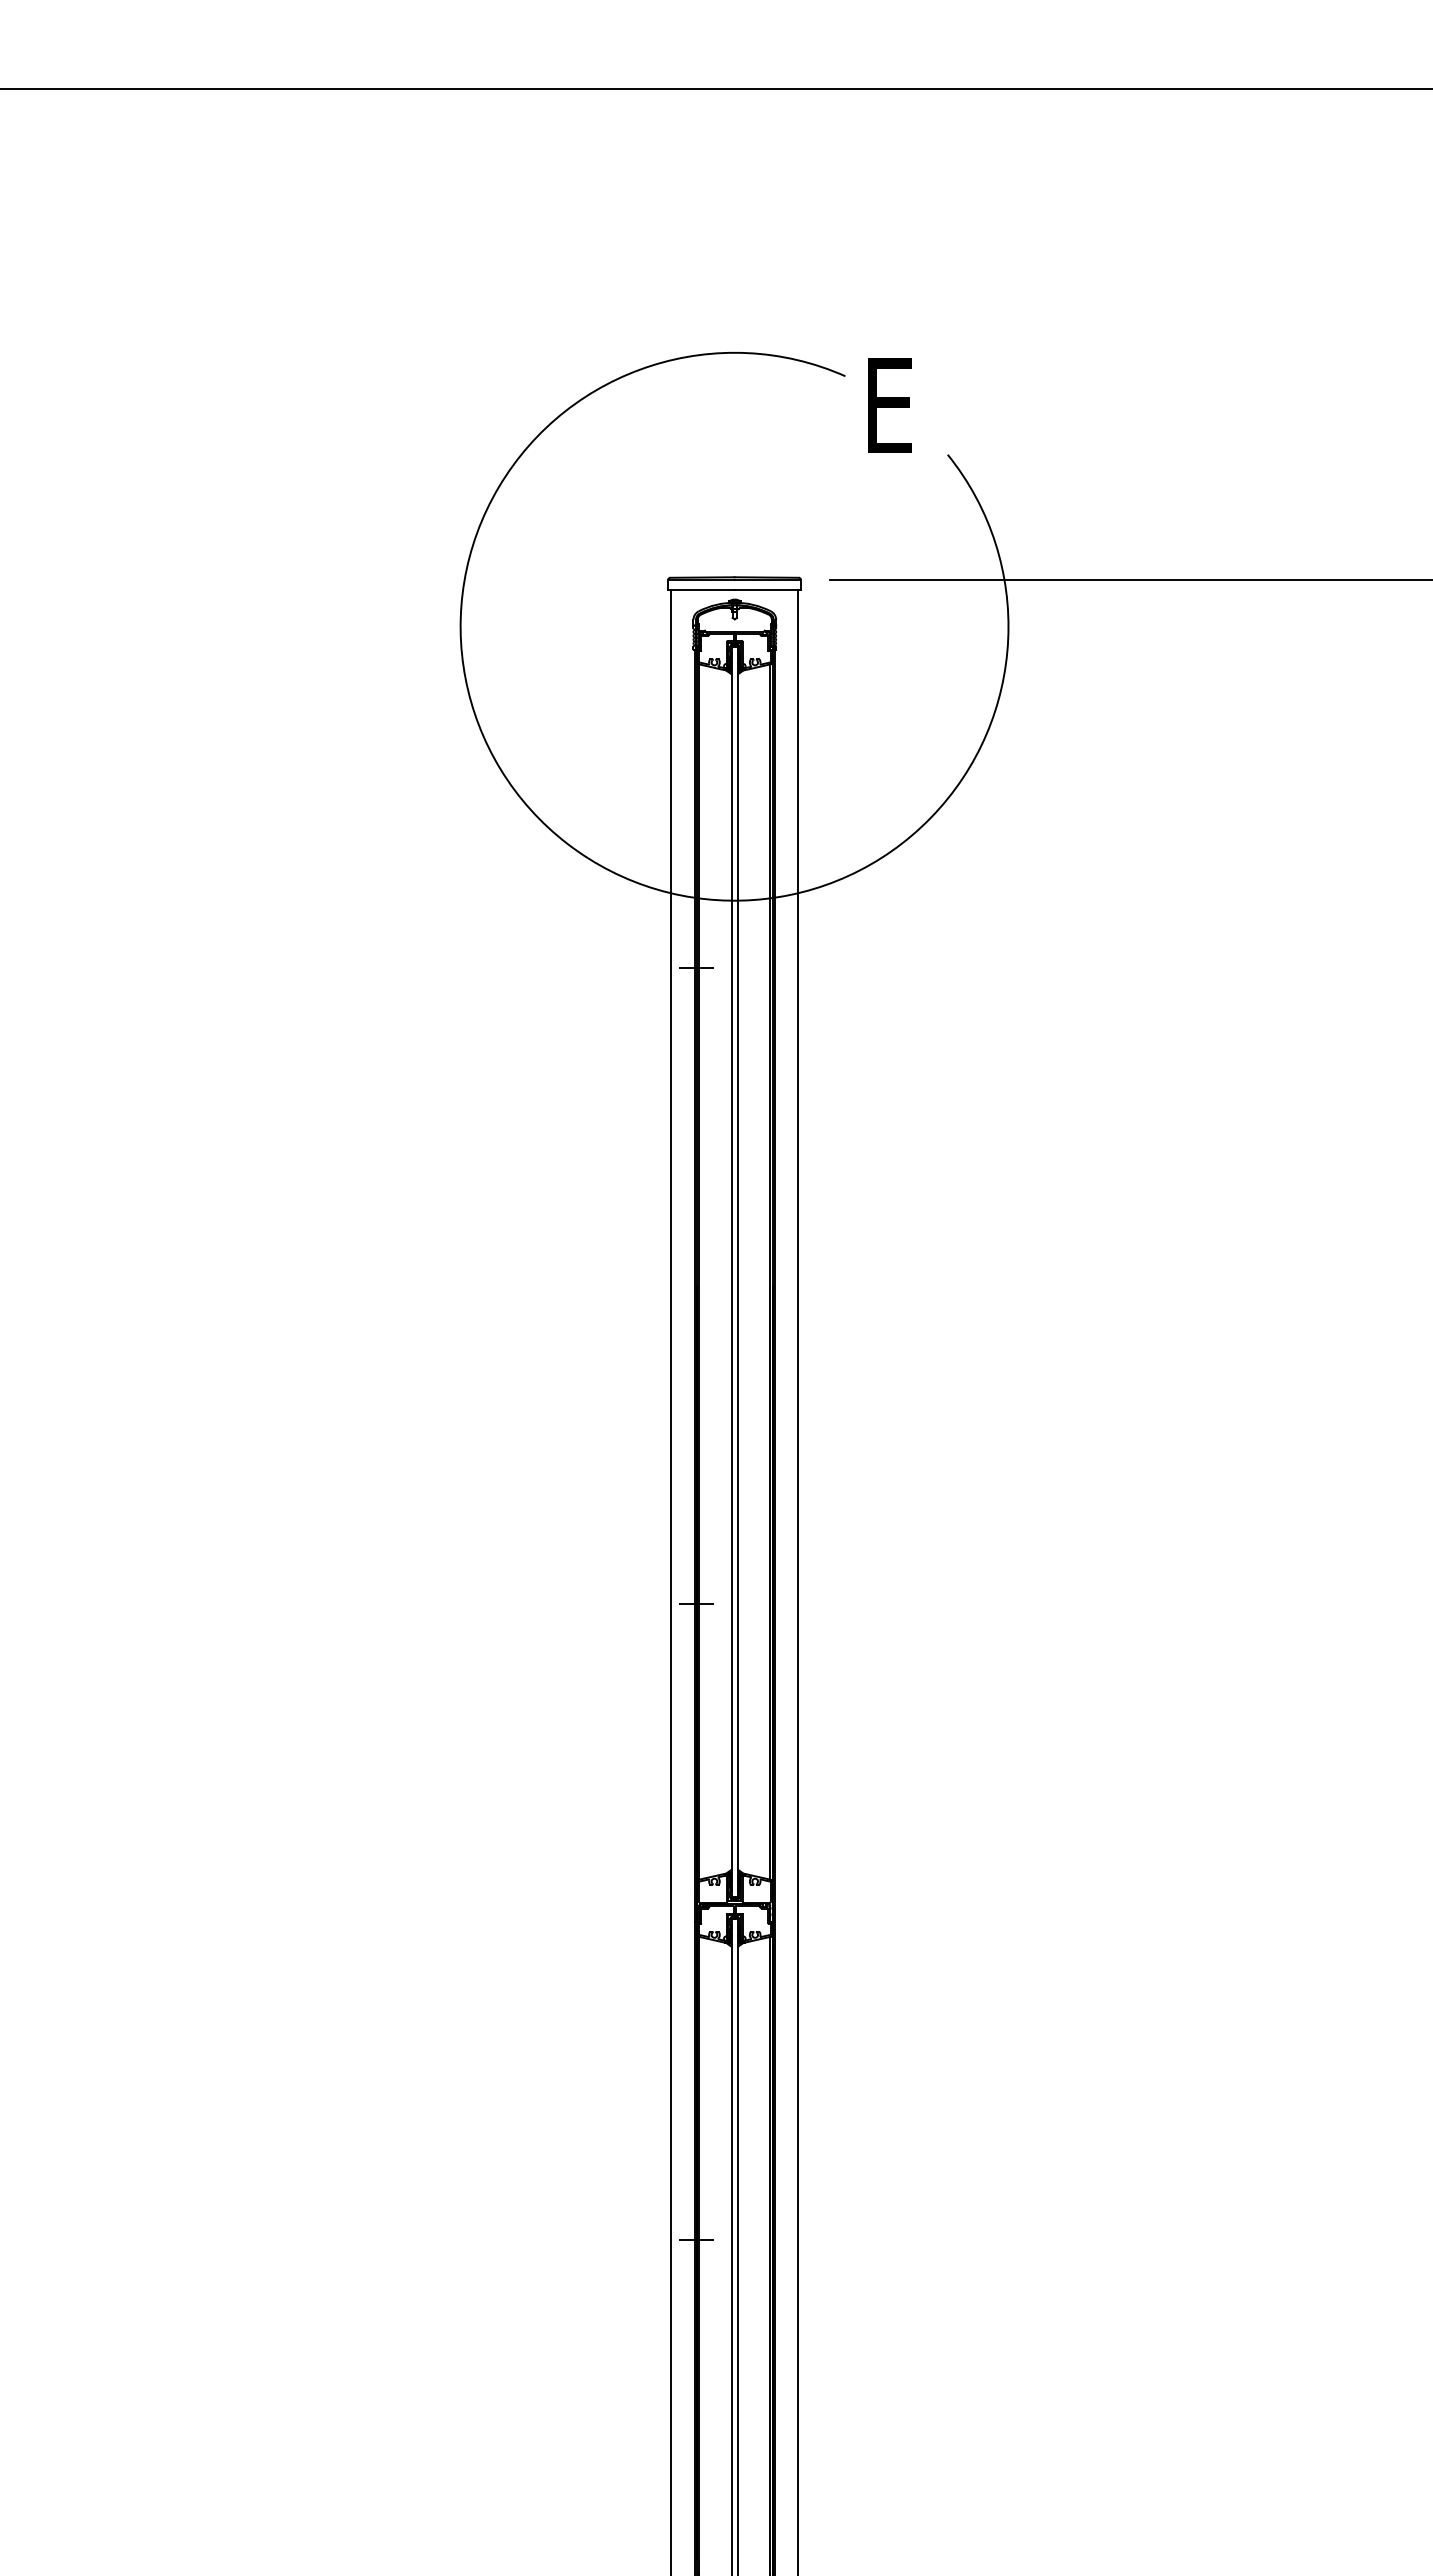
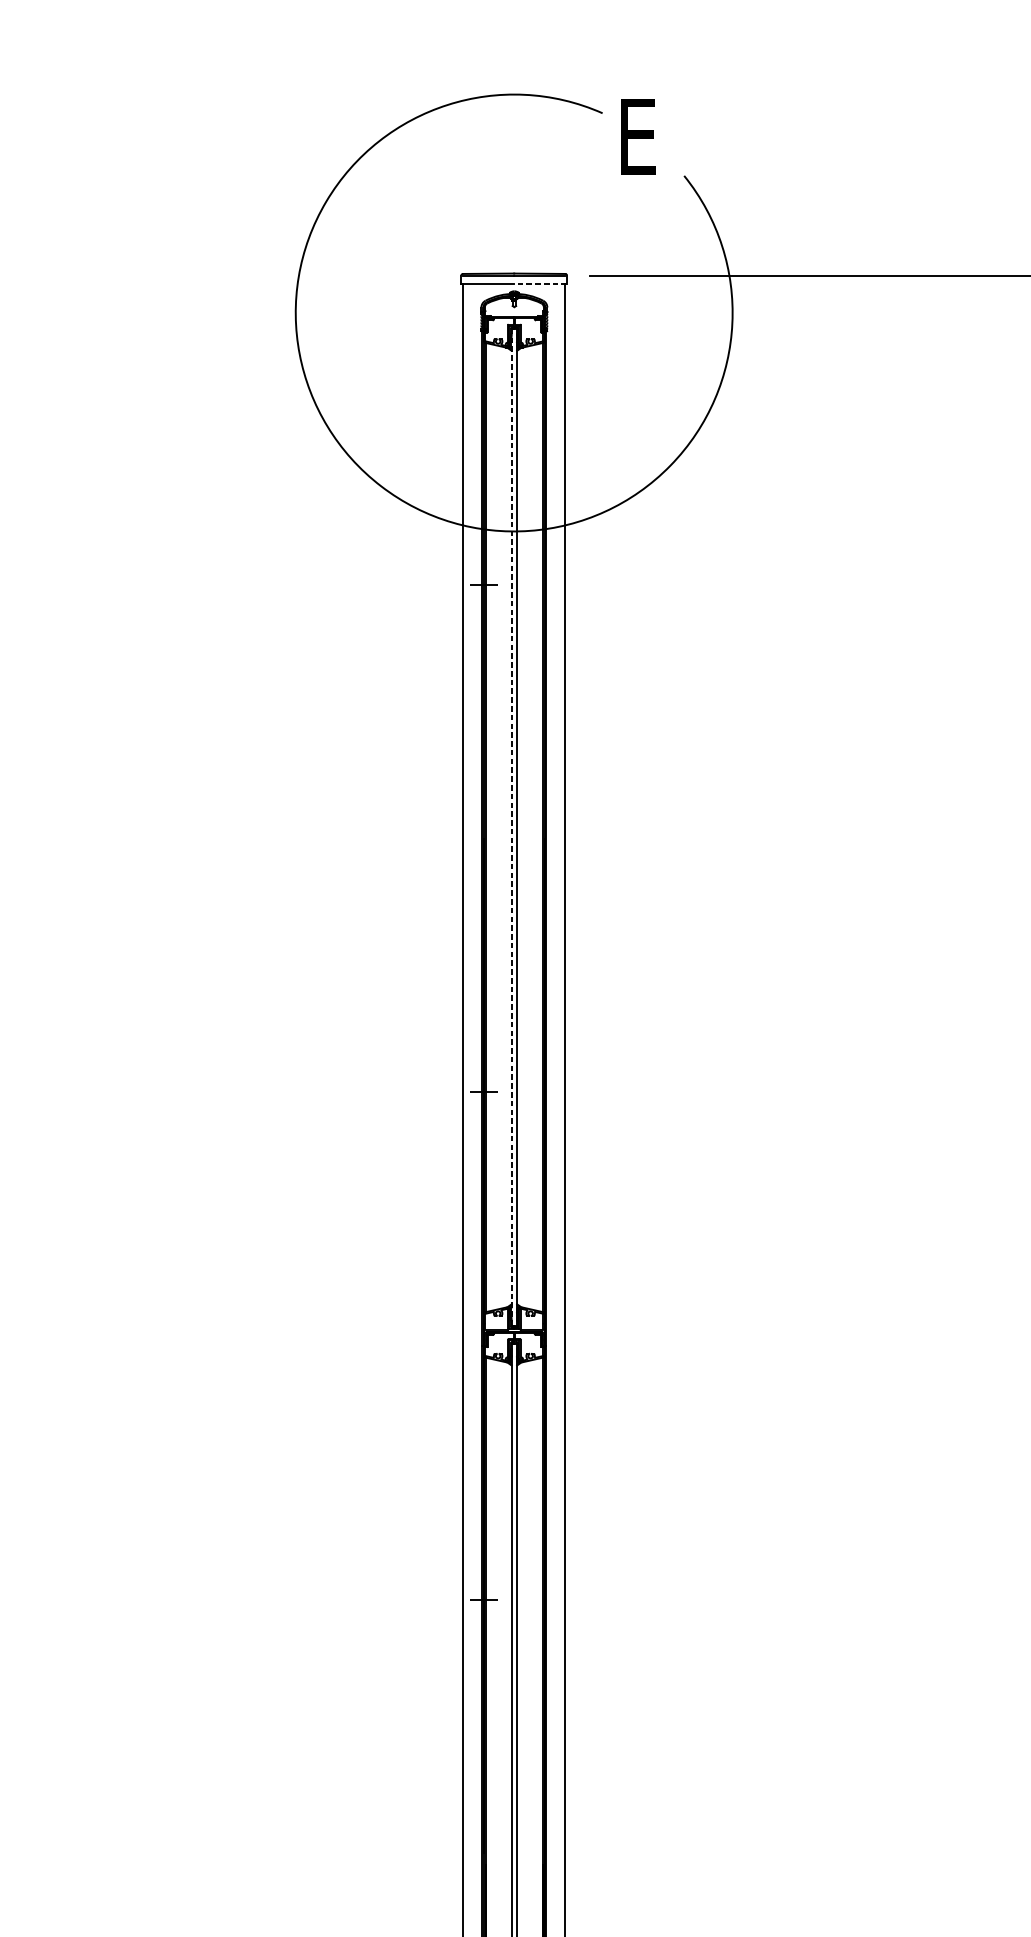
line: (767, 590) -> (540, 284), solid -> dashed
line: (731, 1272) -> (511, 827), solid -> dashed

